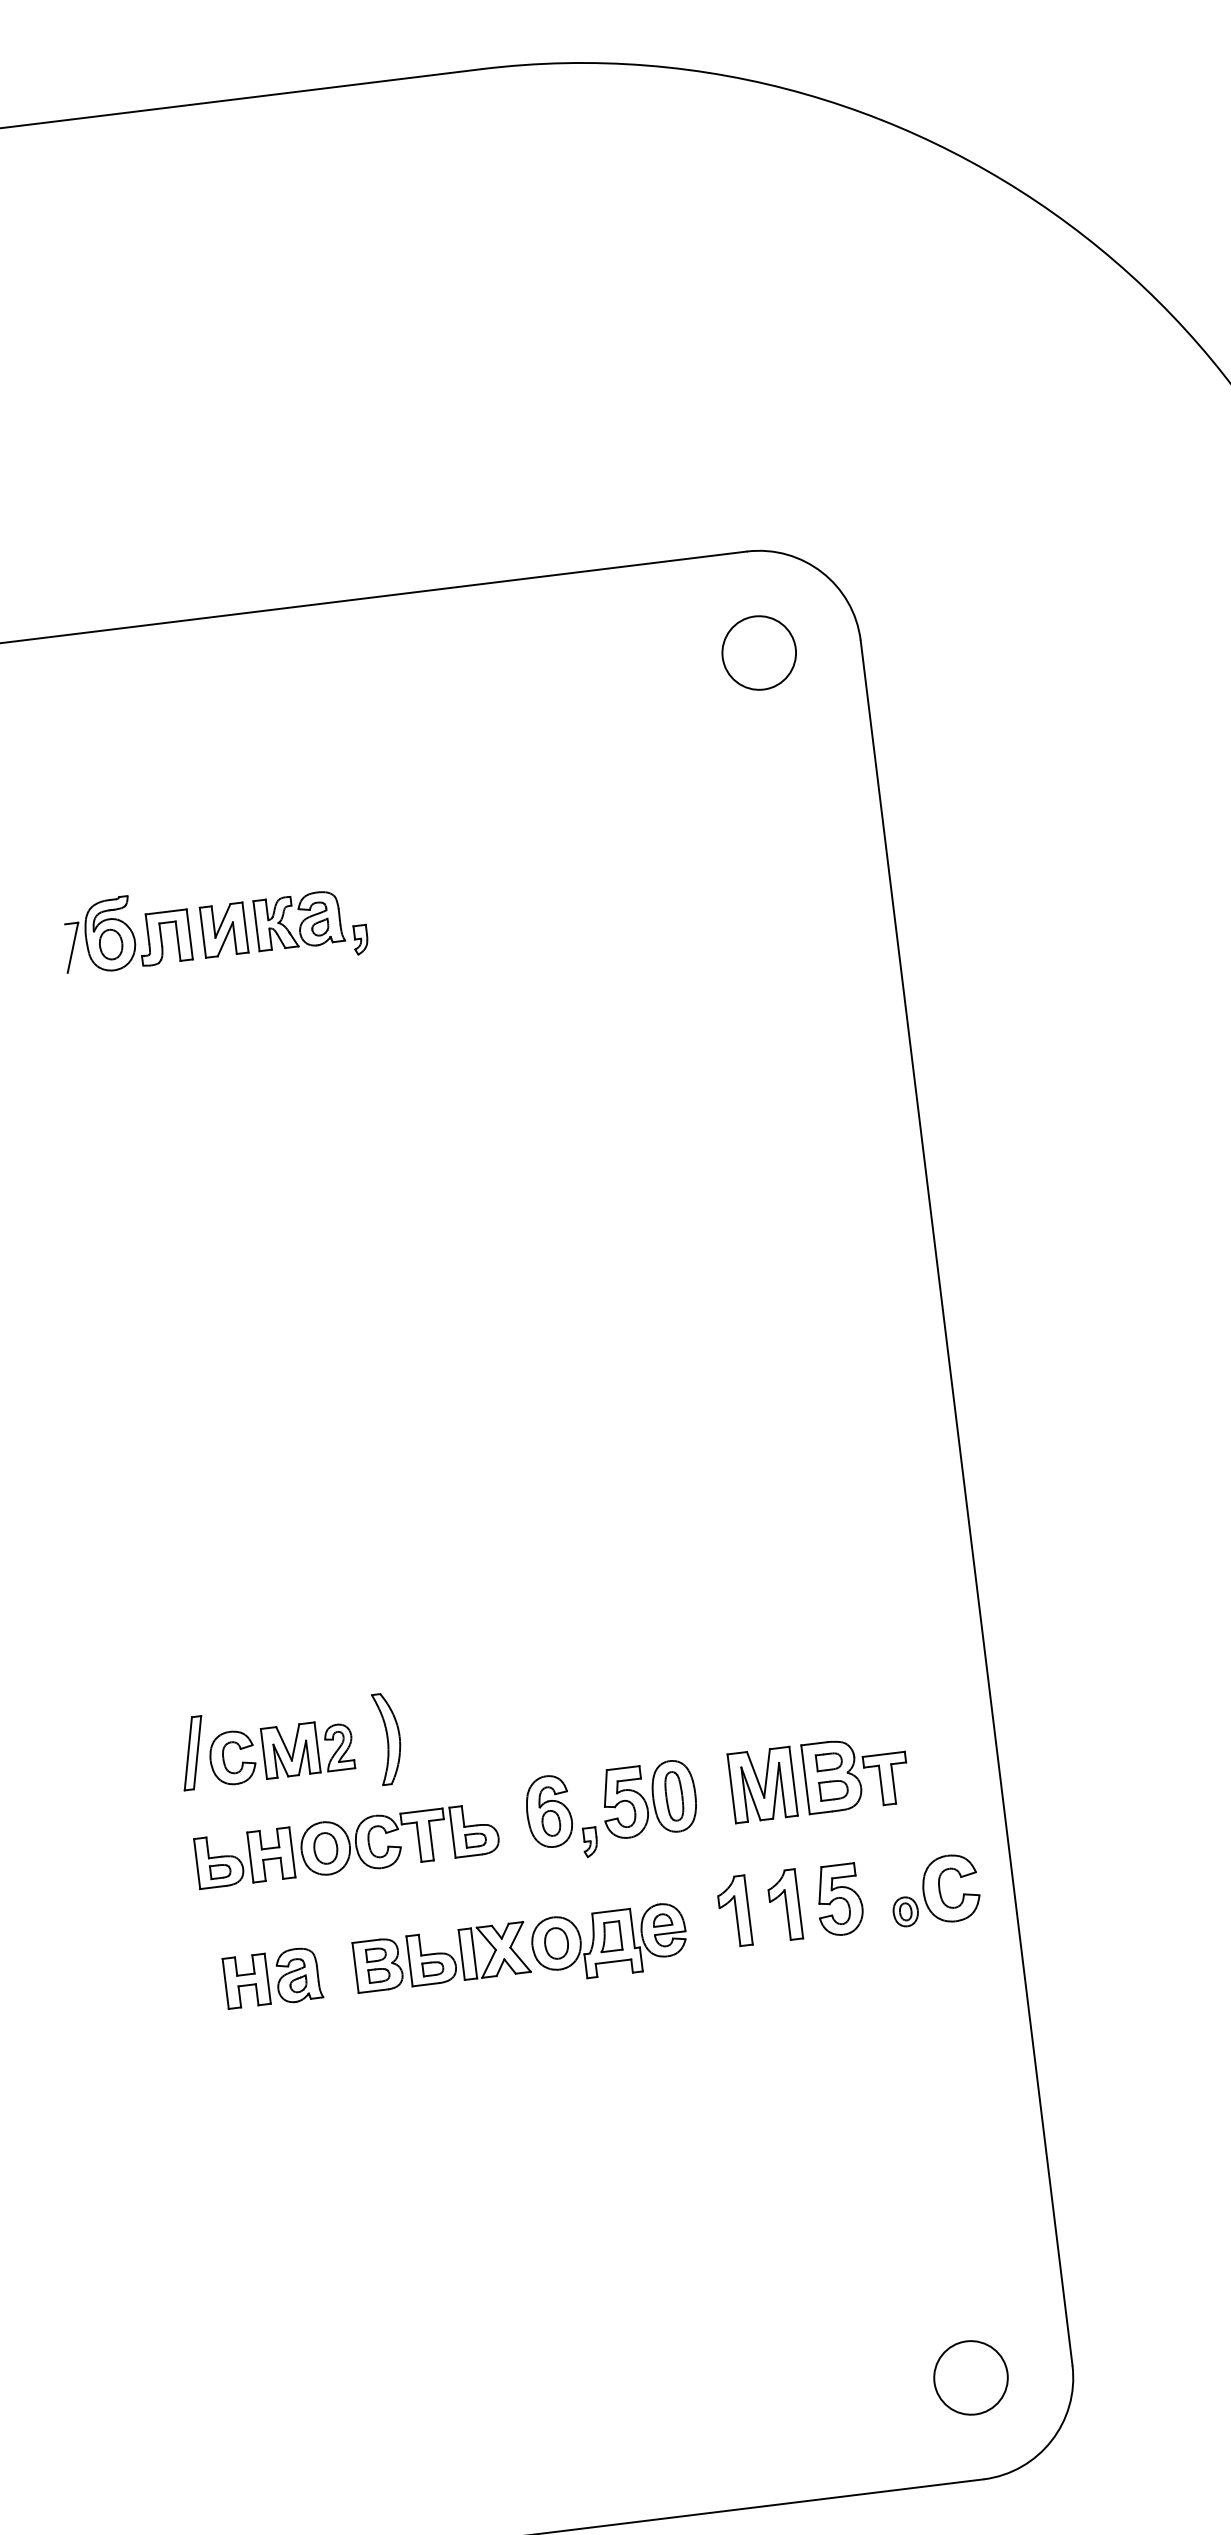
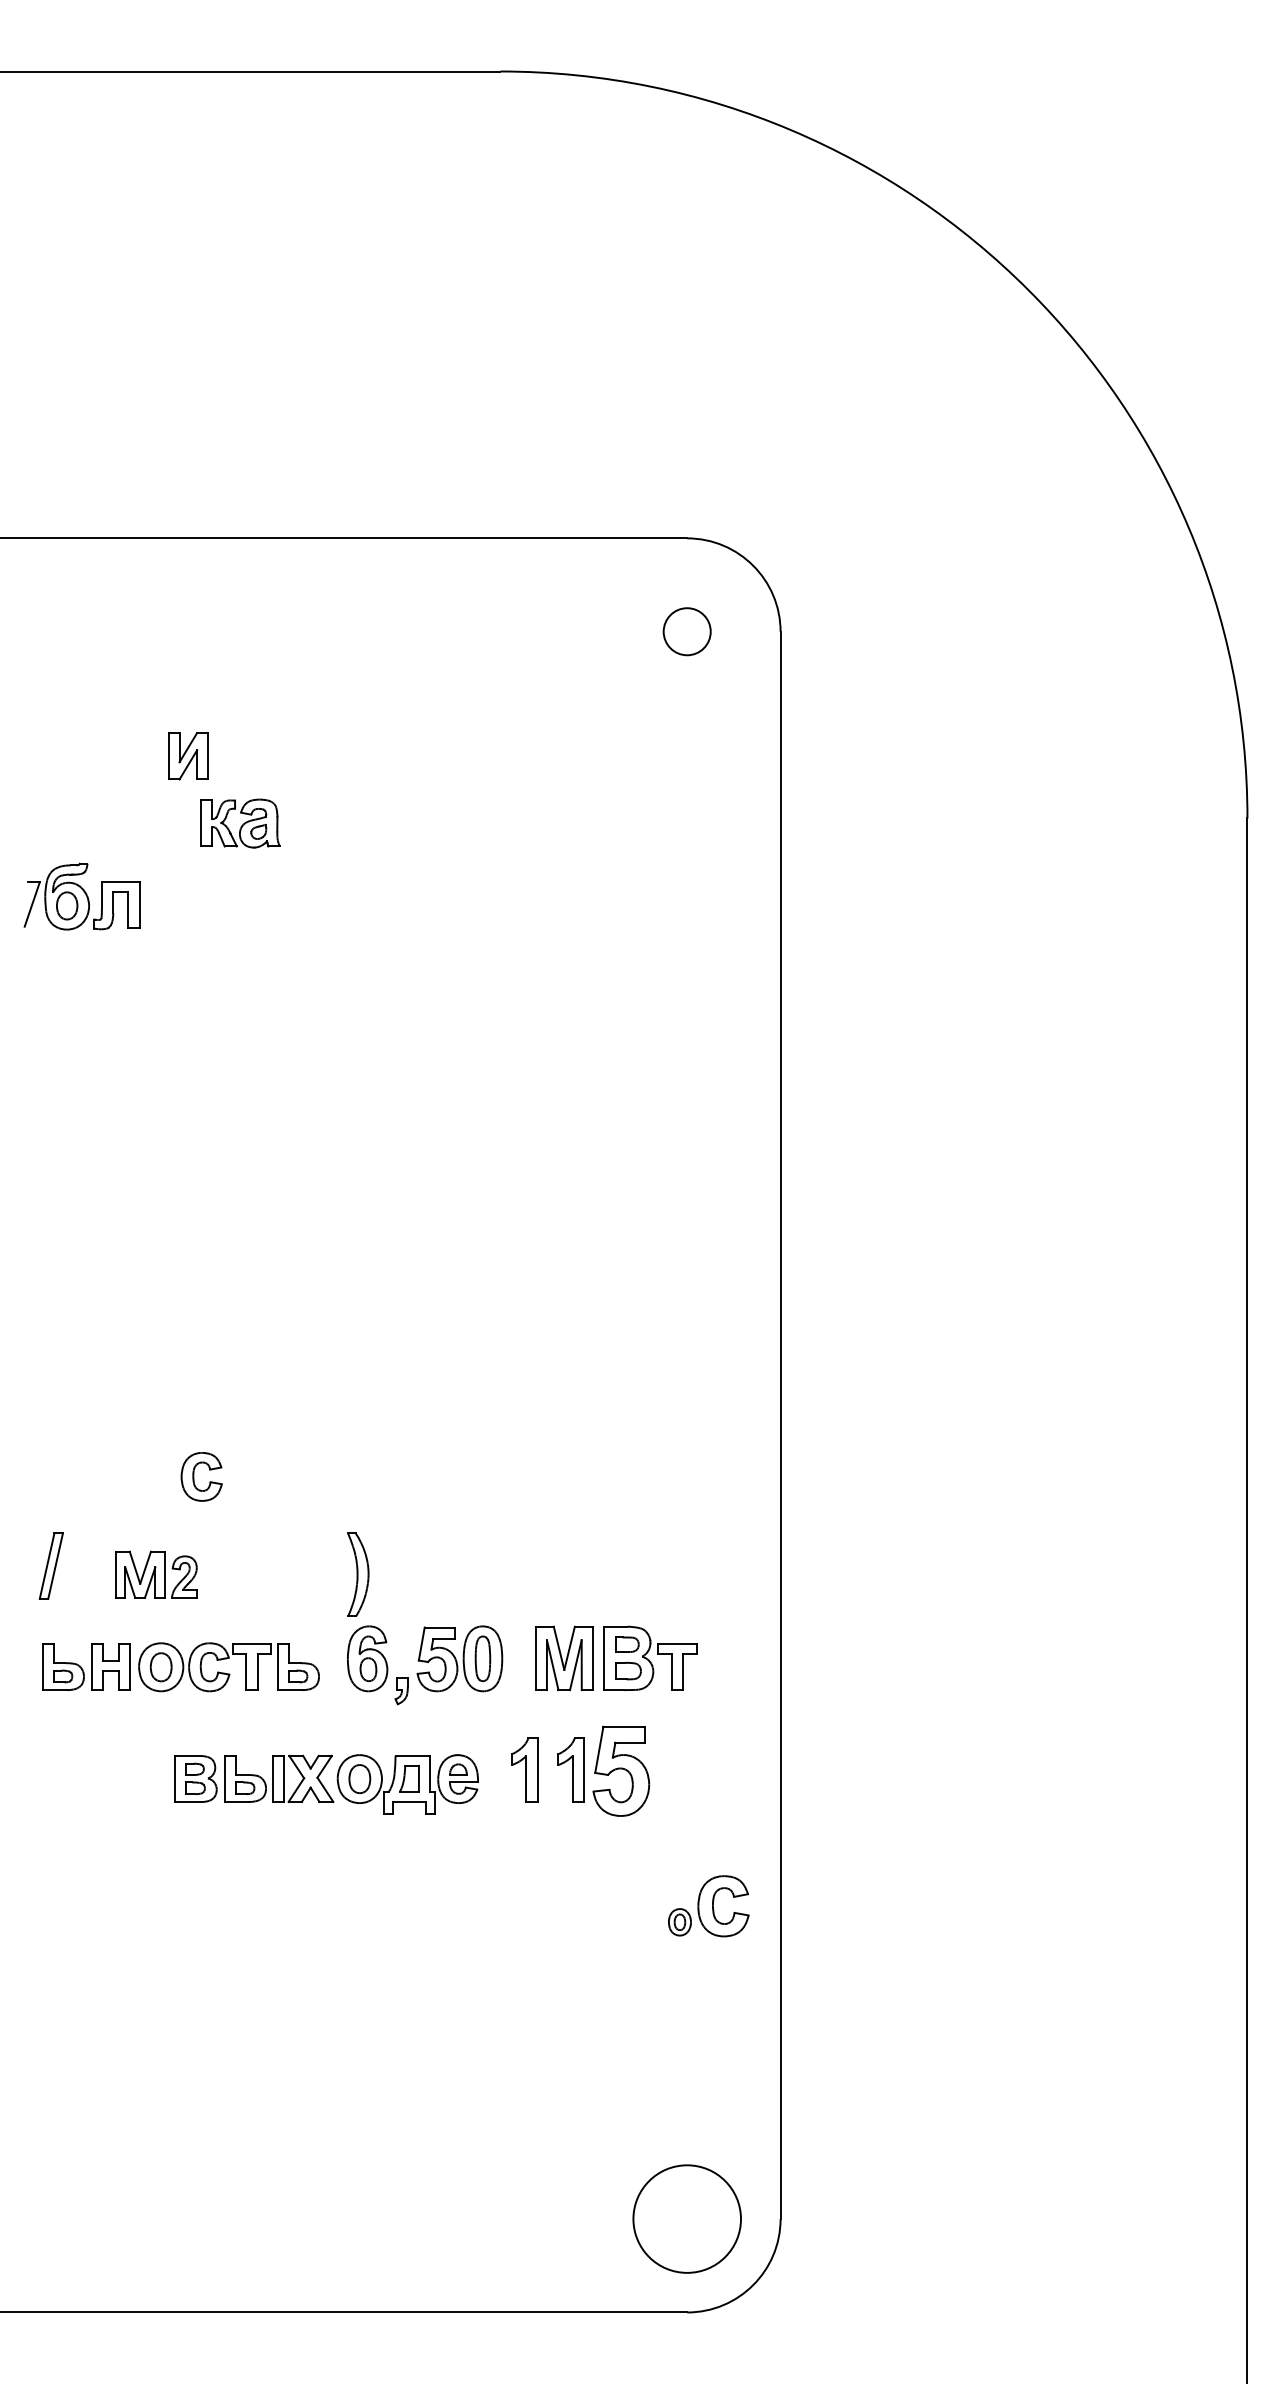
circle: (758, 652) -> (686, 631), size x0.7
part: (224, 930) -> (188, 756), moved
part: (125, 932) -> (81, 896), moved
part: (360, 940) -> (293, 847), removed
part: (388, 1738) -> (358, 1574), moved
part: (224, 1758) -> (194, 1476), moved
part: (934, 1890) -> (708, 1906), moved
part: (838, 1899) -> (620, 1770), size x1.4
part: (272, 1978) -> (98, 1779), removed
circle: (970, 2377) -> (686, 2218), size x1.6

